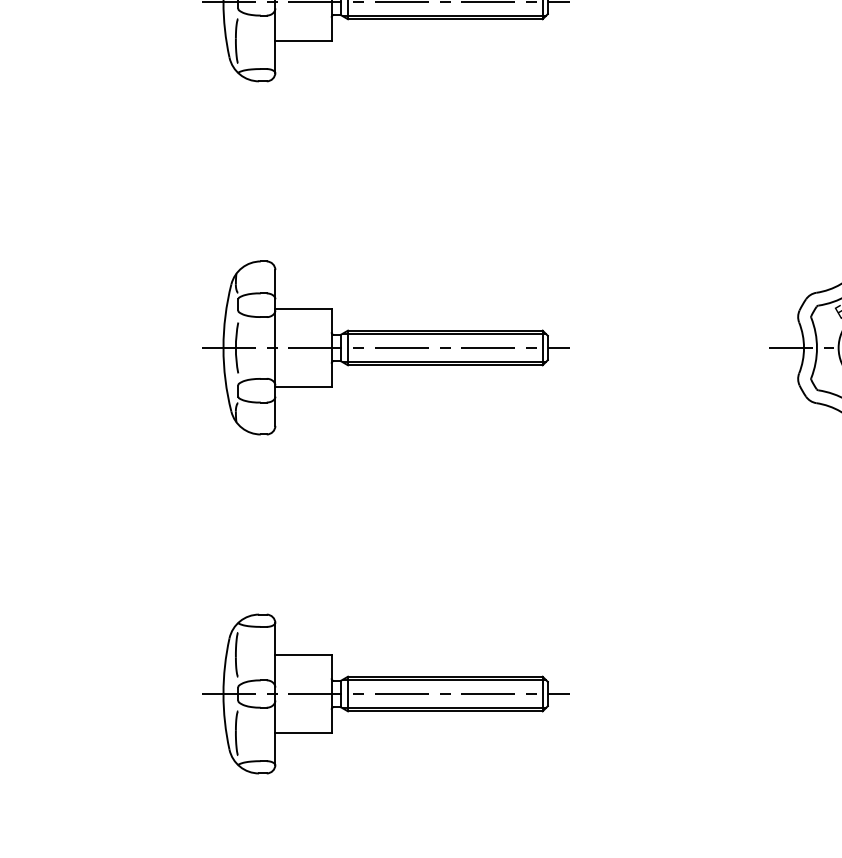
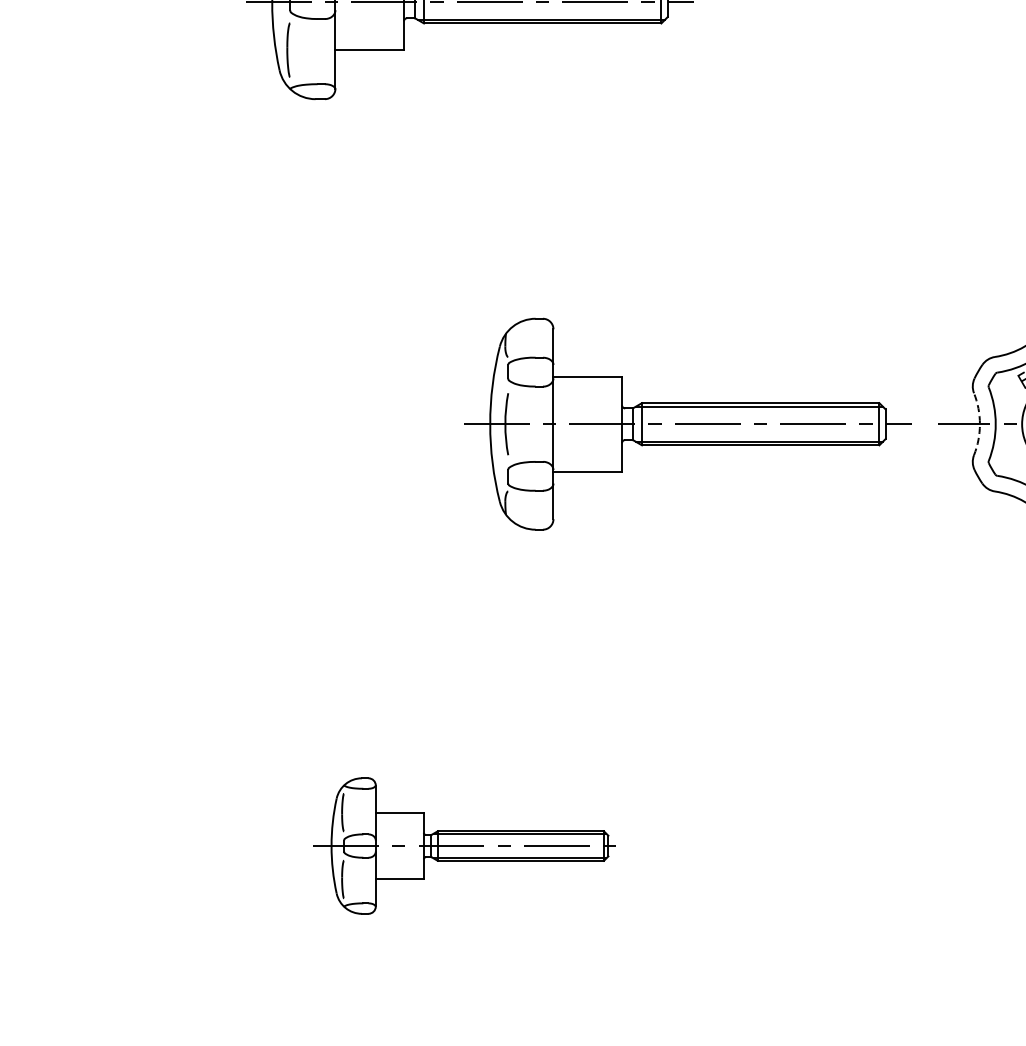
part: (385, 347) -> (687, 423), moved
arc: (803, 348) -> (979, 424), solid -> dashed
part: (385, 693) -> (469, 845), size x0.7

